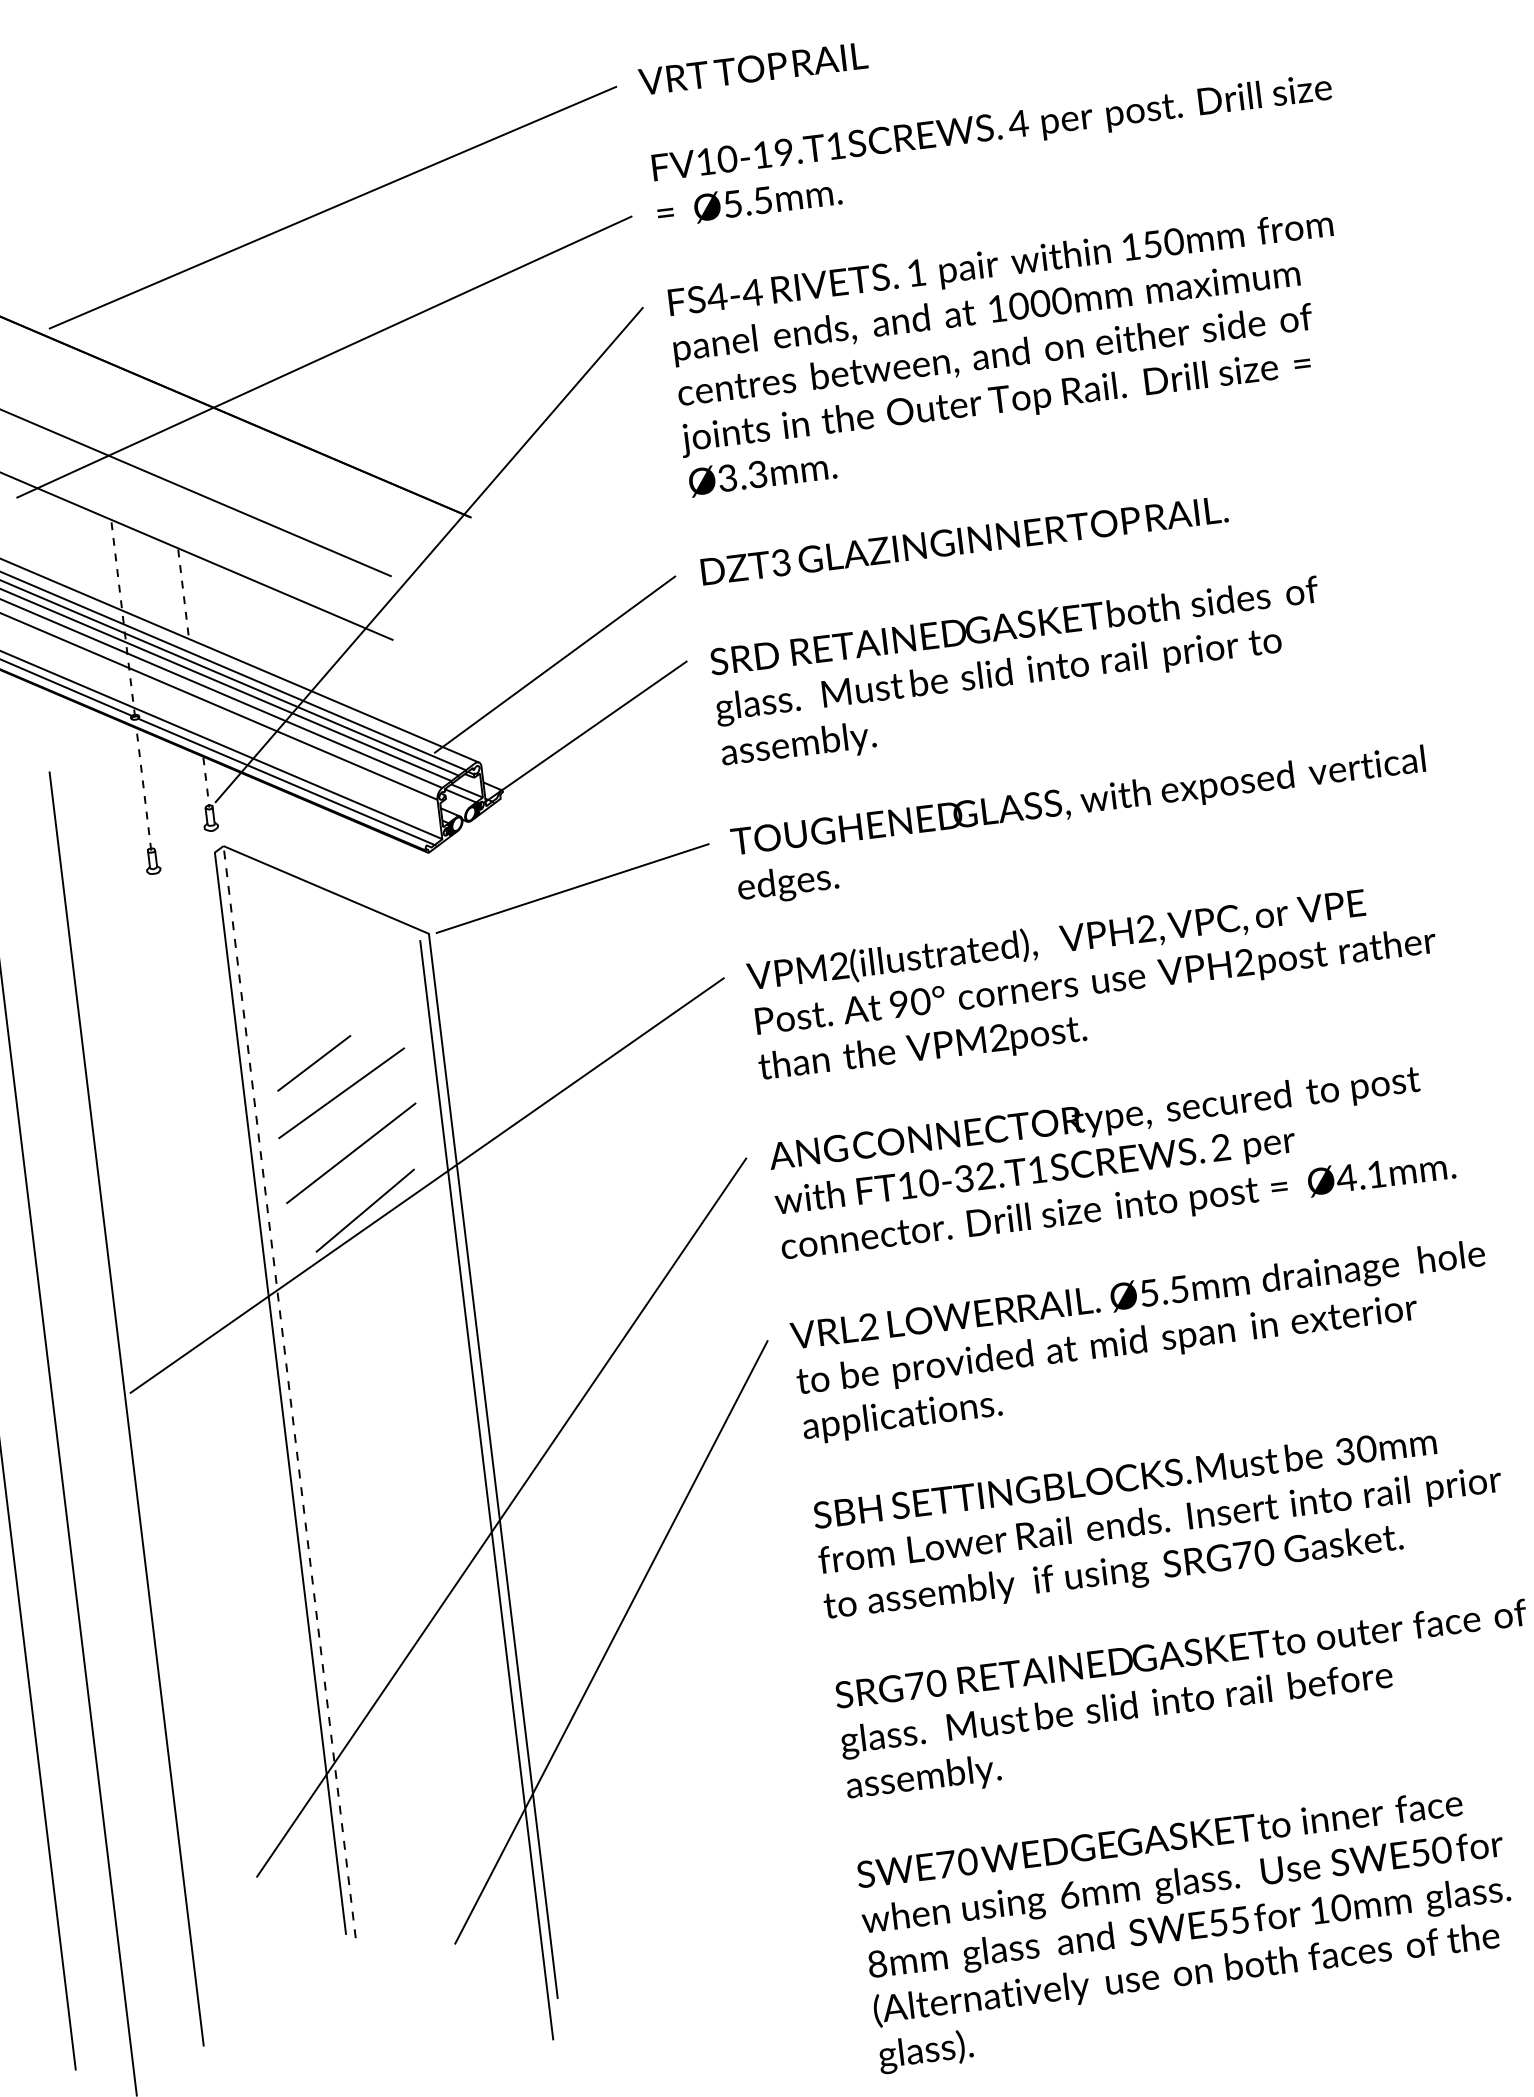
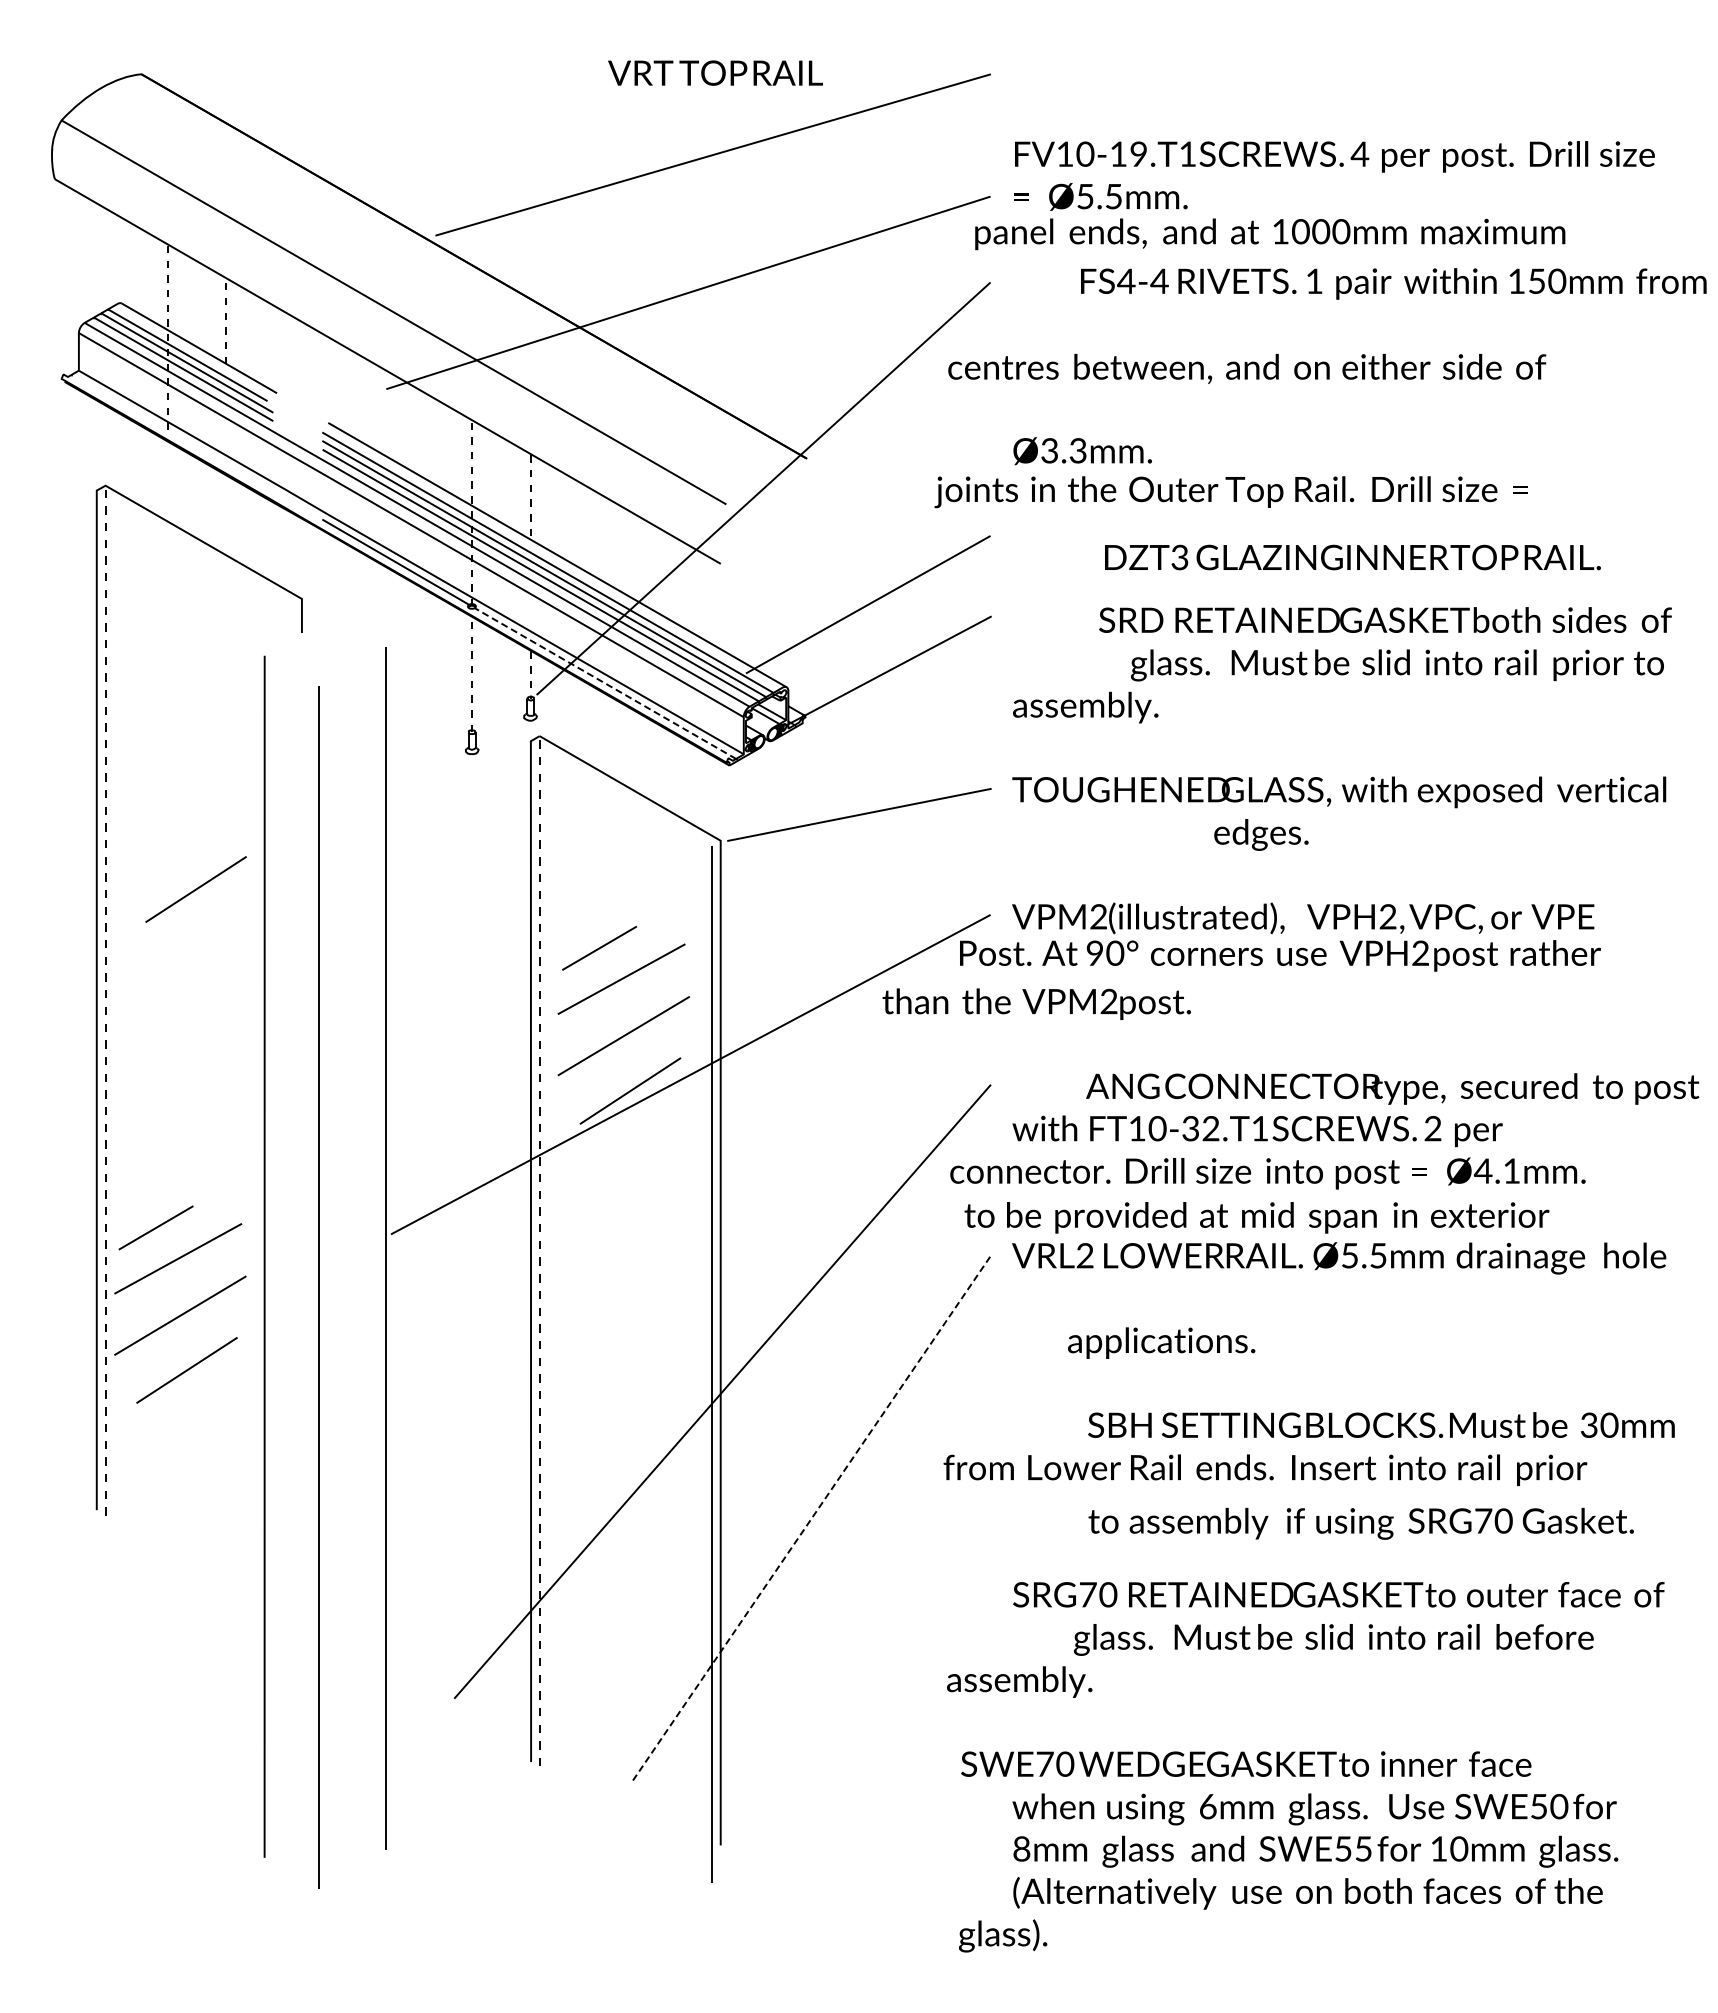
text: (753, 68) -> (715, 72), moved
text: (1000, 265) -> (1393, 283), moved
text: (987, 313) -> (1270, 234), moved
text: (995, 356) -> (1247, 368), moved
text: (994, 403) -> (1230, 492), moved
text: (964, 540) -> (1352, 557), moved
text: (1014, 624) -> (1385, 619), moved
text: (998, 676) -> (1397, 665), moved
line: (286, 781) -> (605, 683), solid -> dashed
text: (788, 883) -> (1261, 834), moved
text: (1096, 982) -> (1280, 955), moved
text: (922, 1049) -> (1036, 1003), moved
text: (1094, 1119) -> (1392, 1088), moved
text: (1118, 1208) -> (1267, 1173), moved
text: (1106, 1346) -> (1256, 1217), moved
text: (902, 1416) -> (1161, 1342), moved
text: (1124, 1477) -> (1381, 1424), moved
text: (1160, 1521) -> (1265, 1469), moved
text: (1112, 1573) -> (1360, 1523), moved
line: (611, 1642) -> (810, 1520), solid -> dashed
text: (1116, 1709) -> (1333, 1639), moved
text: (923, 1778) -> (1019, 1681), moved
text: (1159, 1837) -> (1246, 1763), moved
text: (926, 2051) -> (1003, 1935), moved

